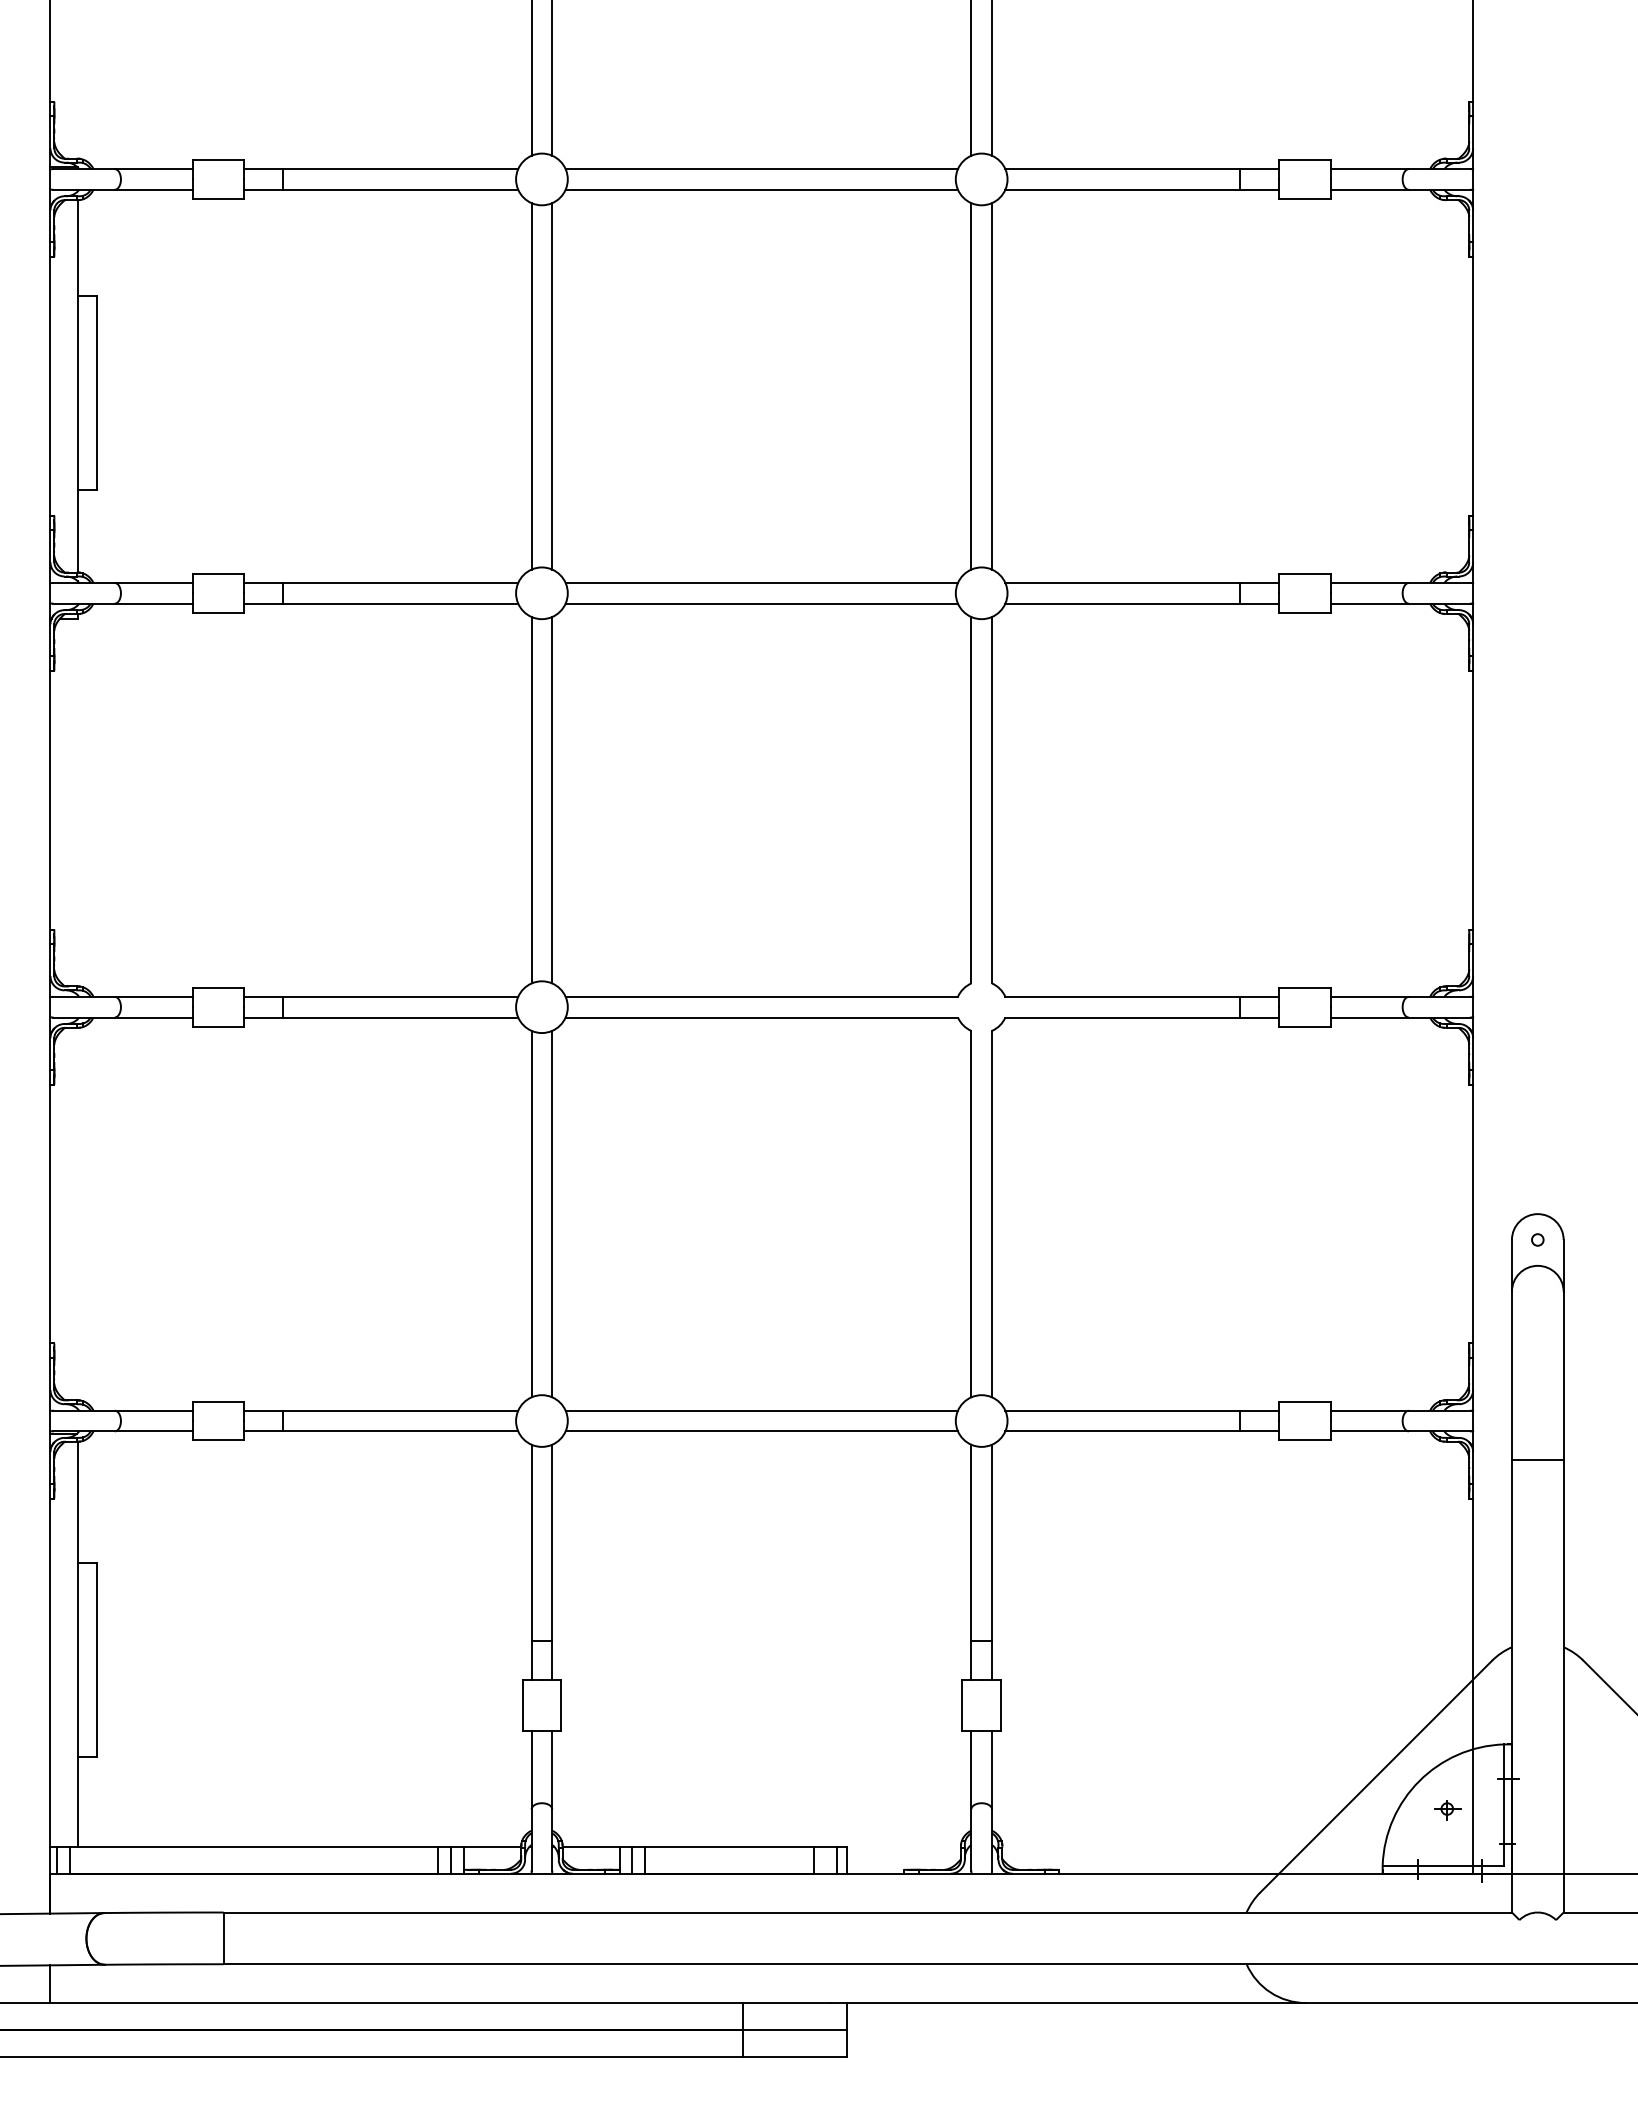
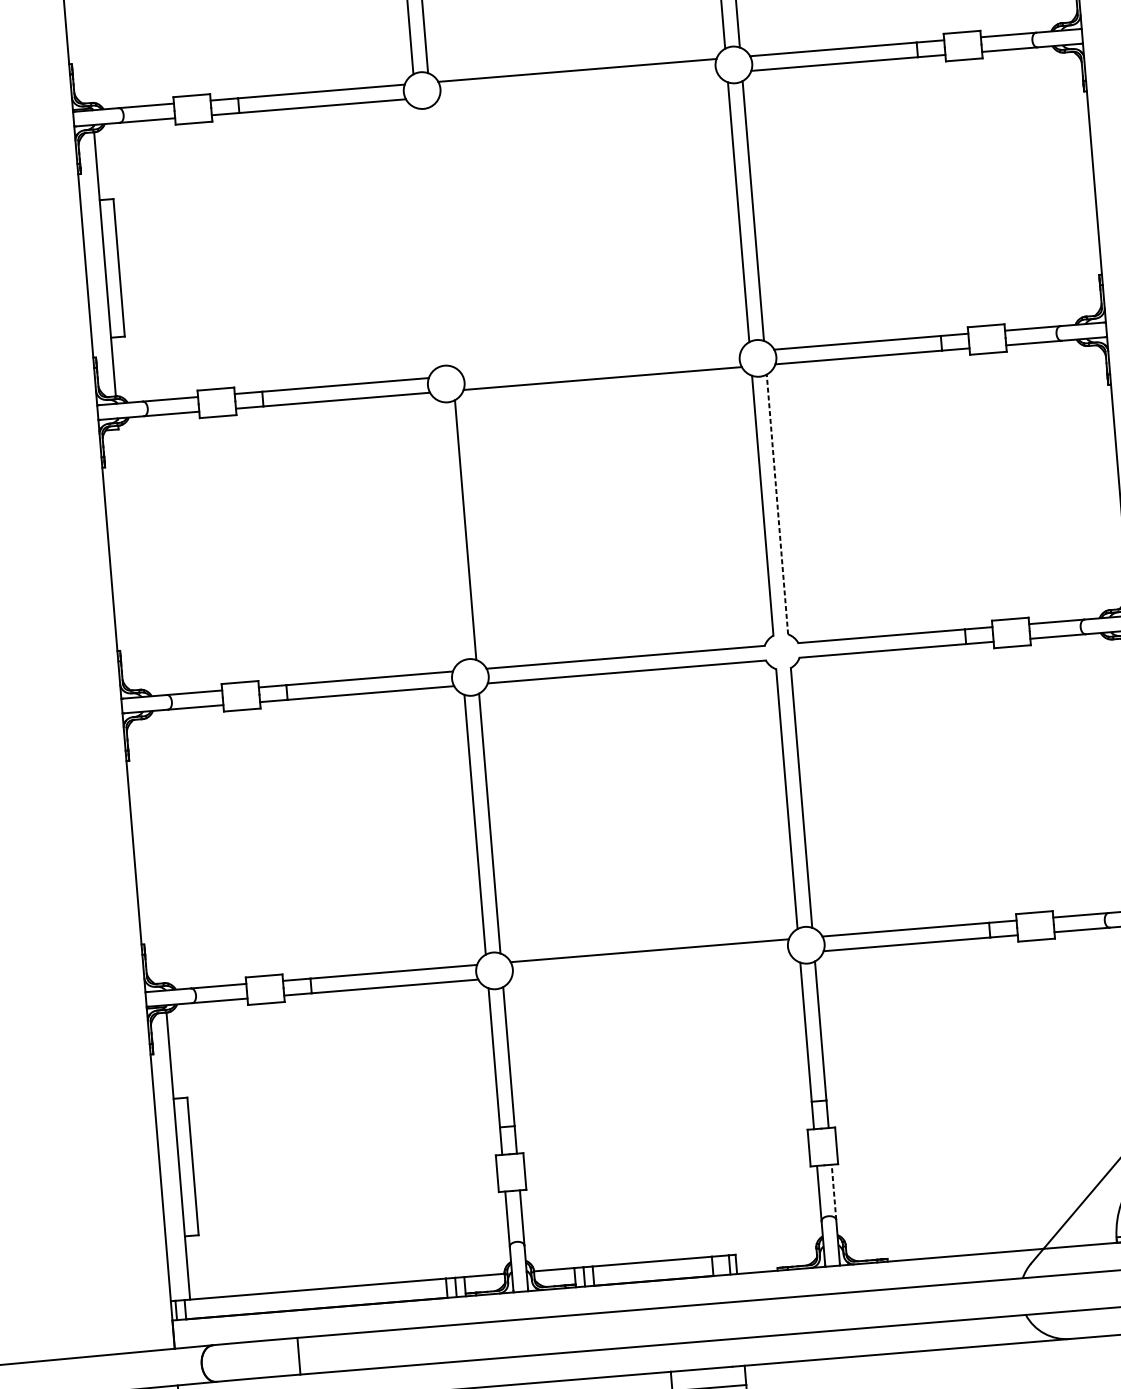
line: (761, 189) -> (578, 84), removed
line: (531, 386) -> (426, 237), removed
line: (552, 386) -> (441, 236), removed
line: (761, 582) -> (601, 363), removed
line: (992, 799) -> (777, 503), solid -> dashed
line: (531, 800) -> (450, 531), removed
line: (761, 1431) -> (650, 965), removed
line: (992, 1770) -> (834, 1192), solid -> dashed

